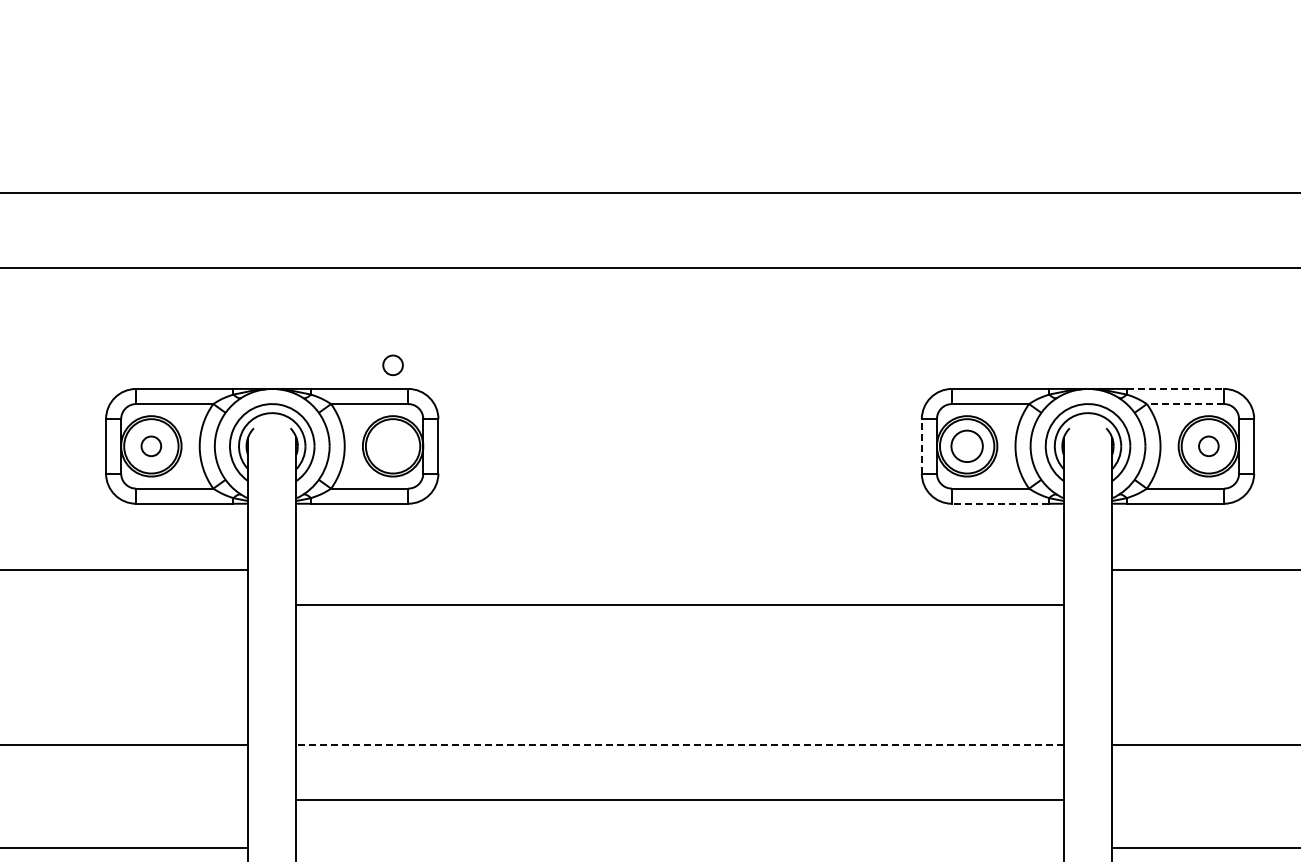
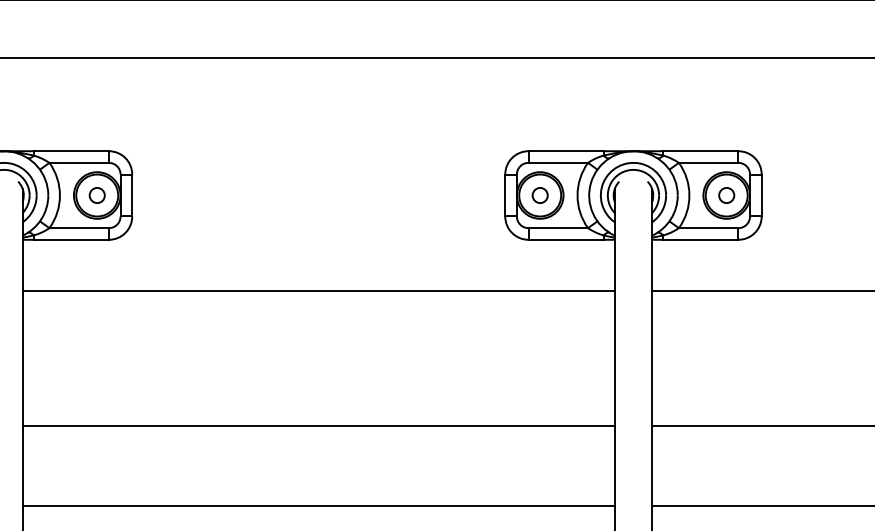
circle: (392, 364) -> (96, 194), moved
line: (1175, 388) -> (700, 150), dashed -> solid
line: (1185, 404) -> (708, 163), dashed -> solid
line: (921, 445) -> (504, 194), dashed -> solid
circle: (966, 446) -> (539, 195), size x0.62
line: (1000, 503) -> (565, 239), dashed -> solid
line: (679, 605) -> (318, 291), moved
line: (680, 745) -> (319, 426), dashed -> solid
line: (679, 800) -> (318, 505), moved

